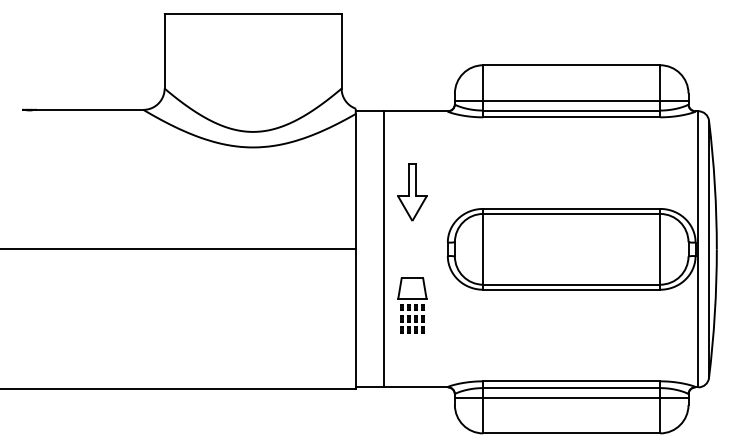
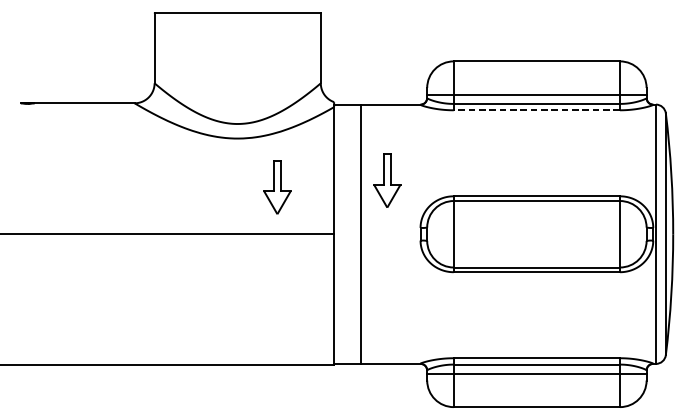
line: (571, 117) -> (536, 110), solid -> dashed
part: (295, 199) -> (277, 187), added
part: (412, 305) -> (387, 287), removed

